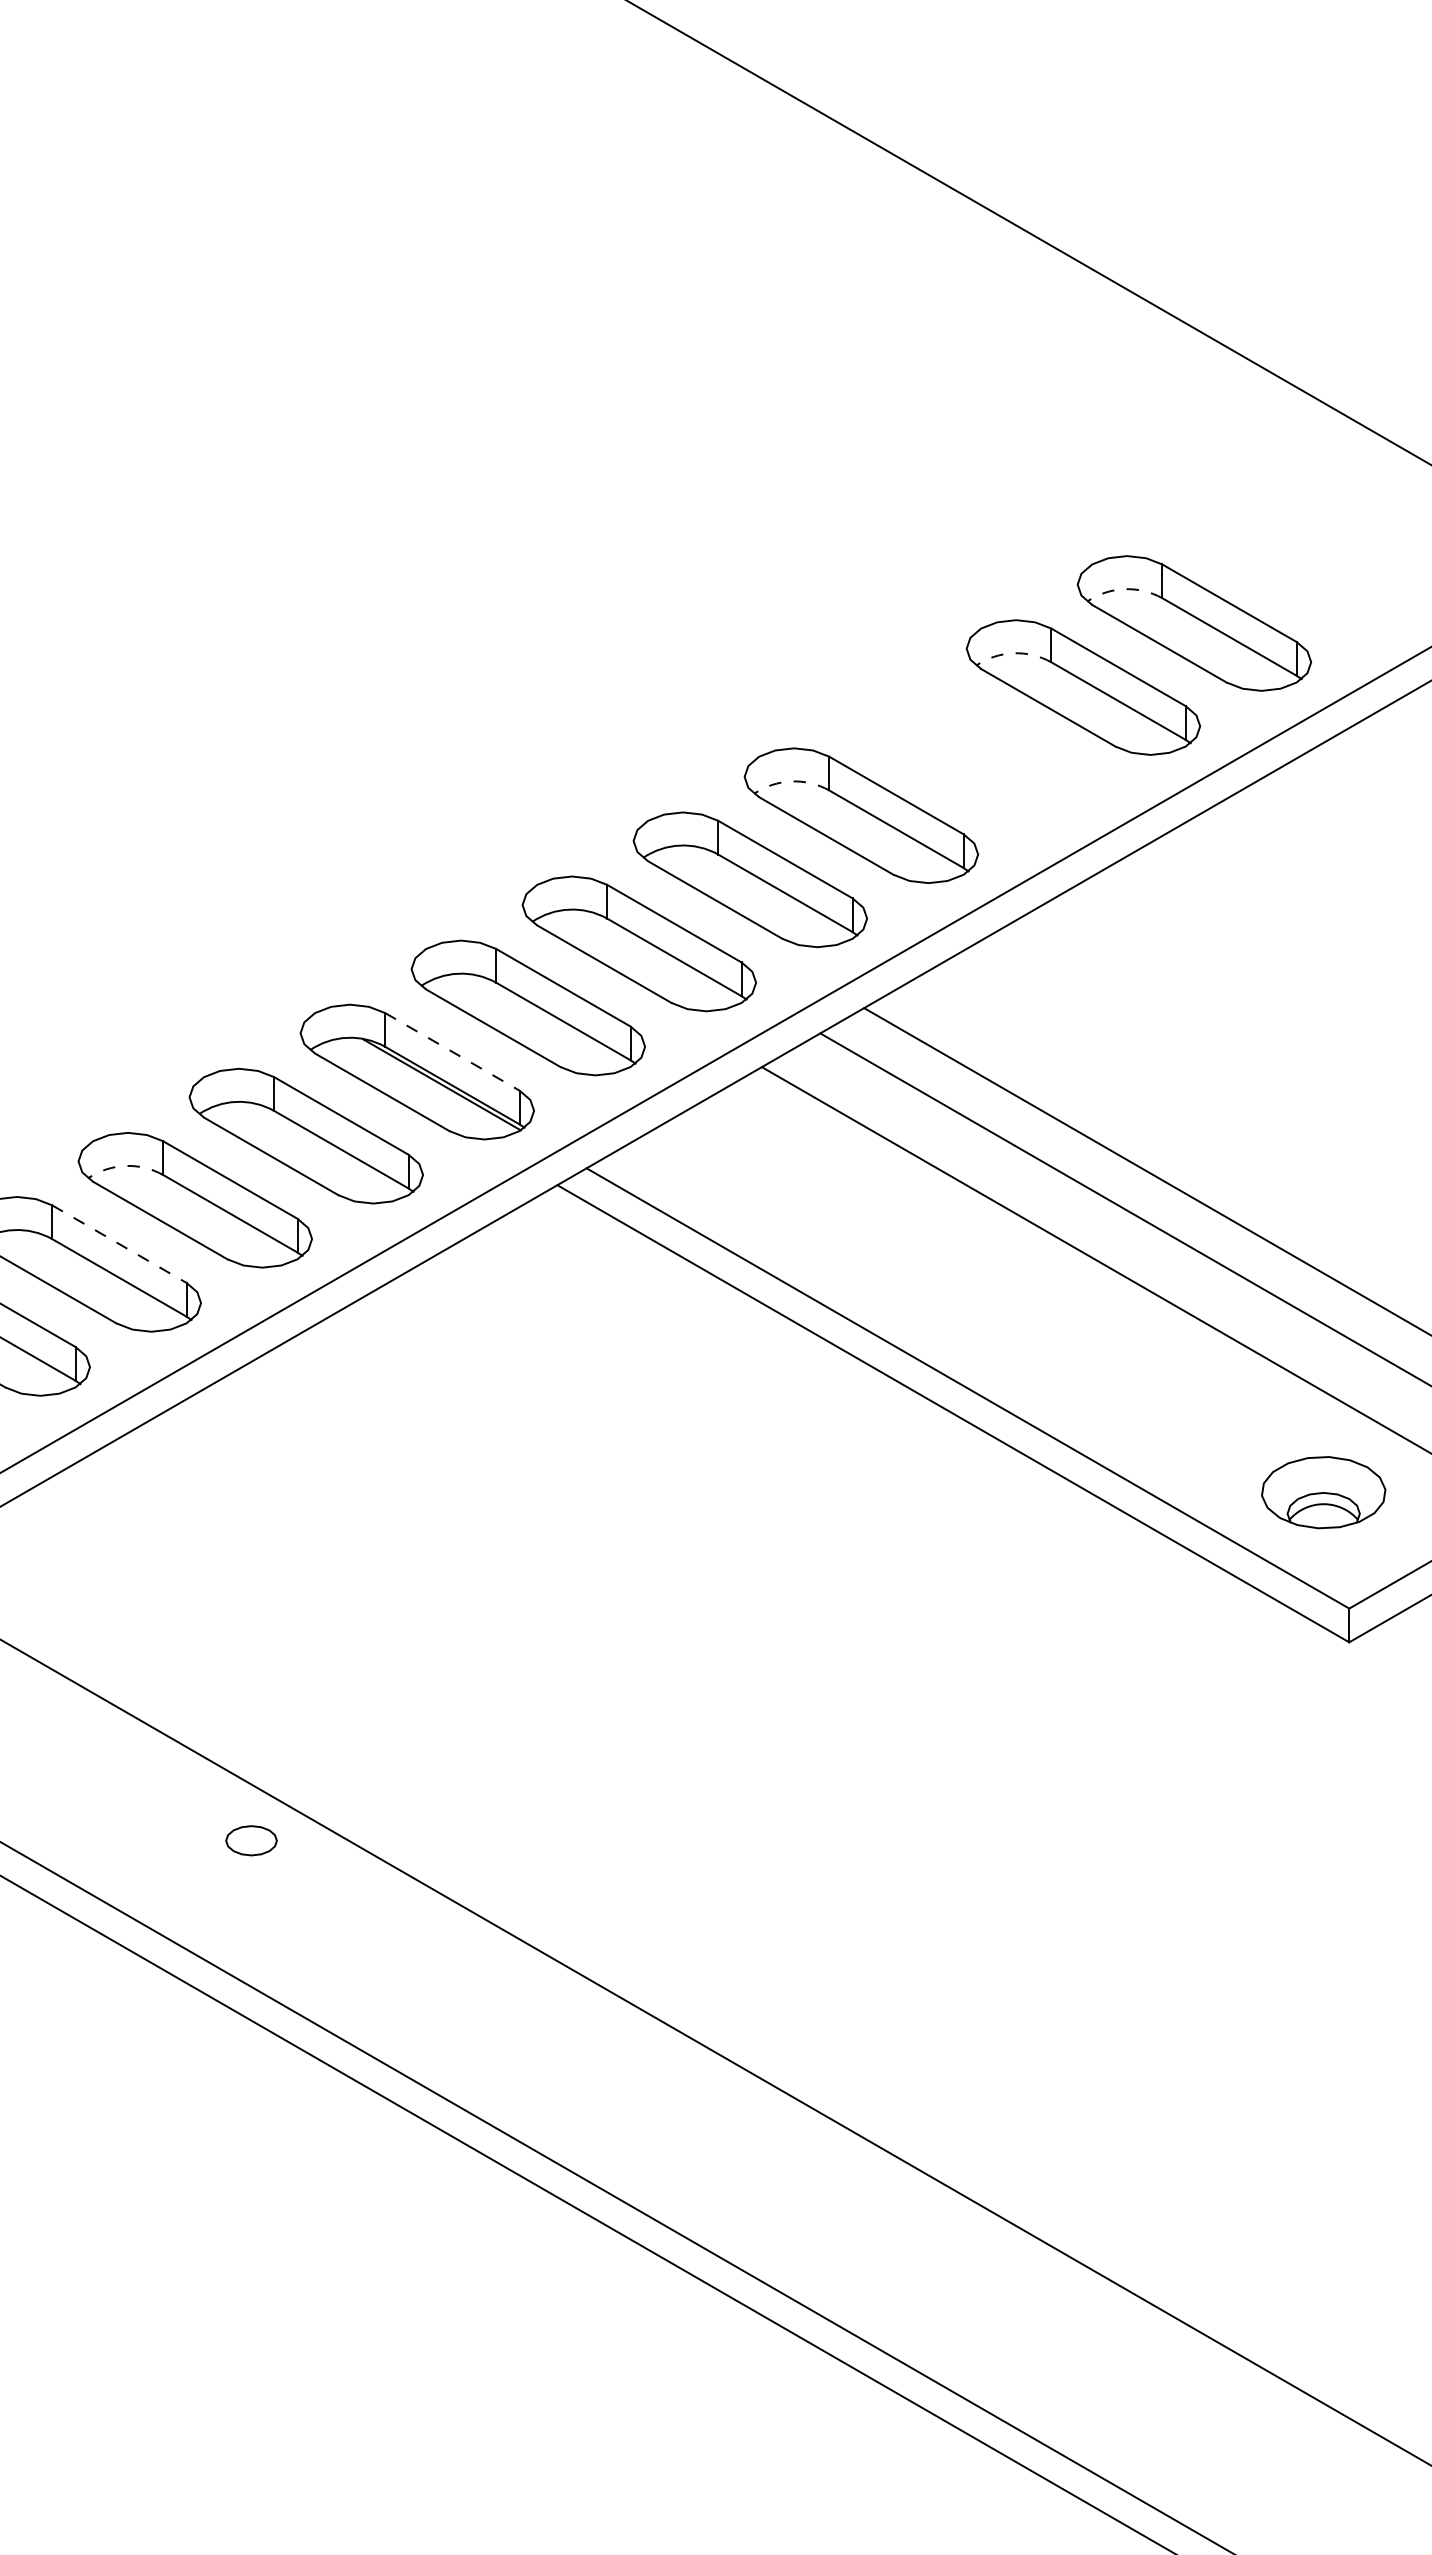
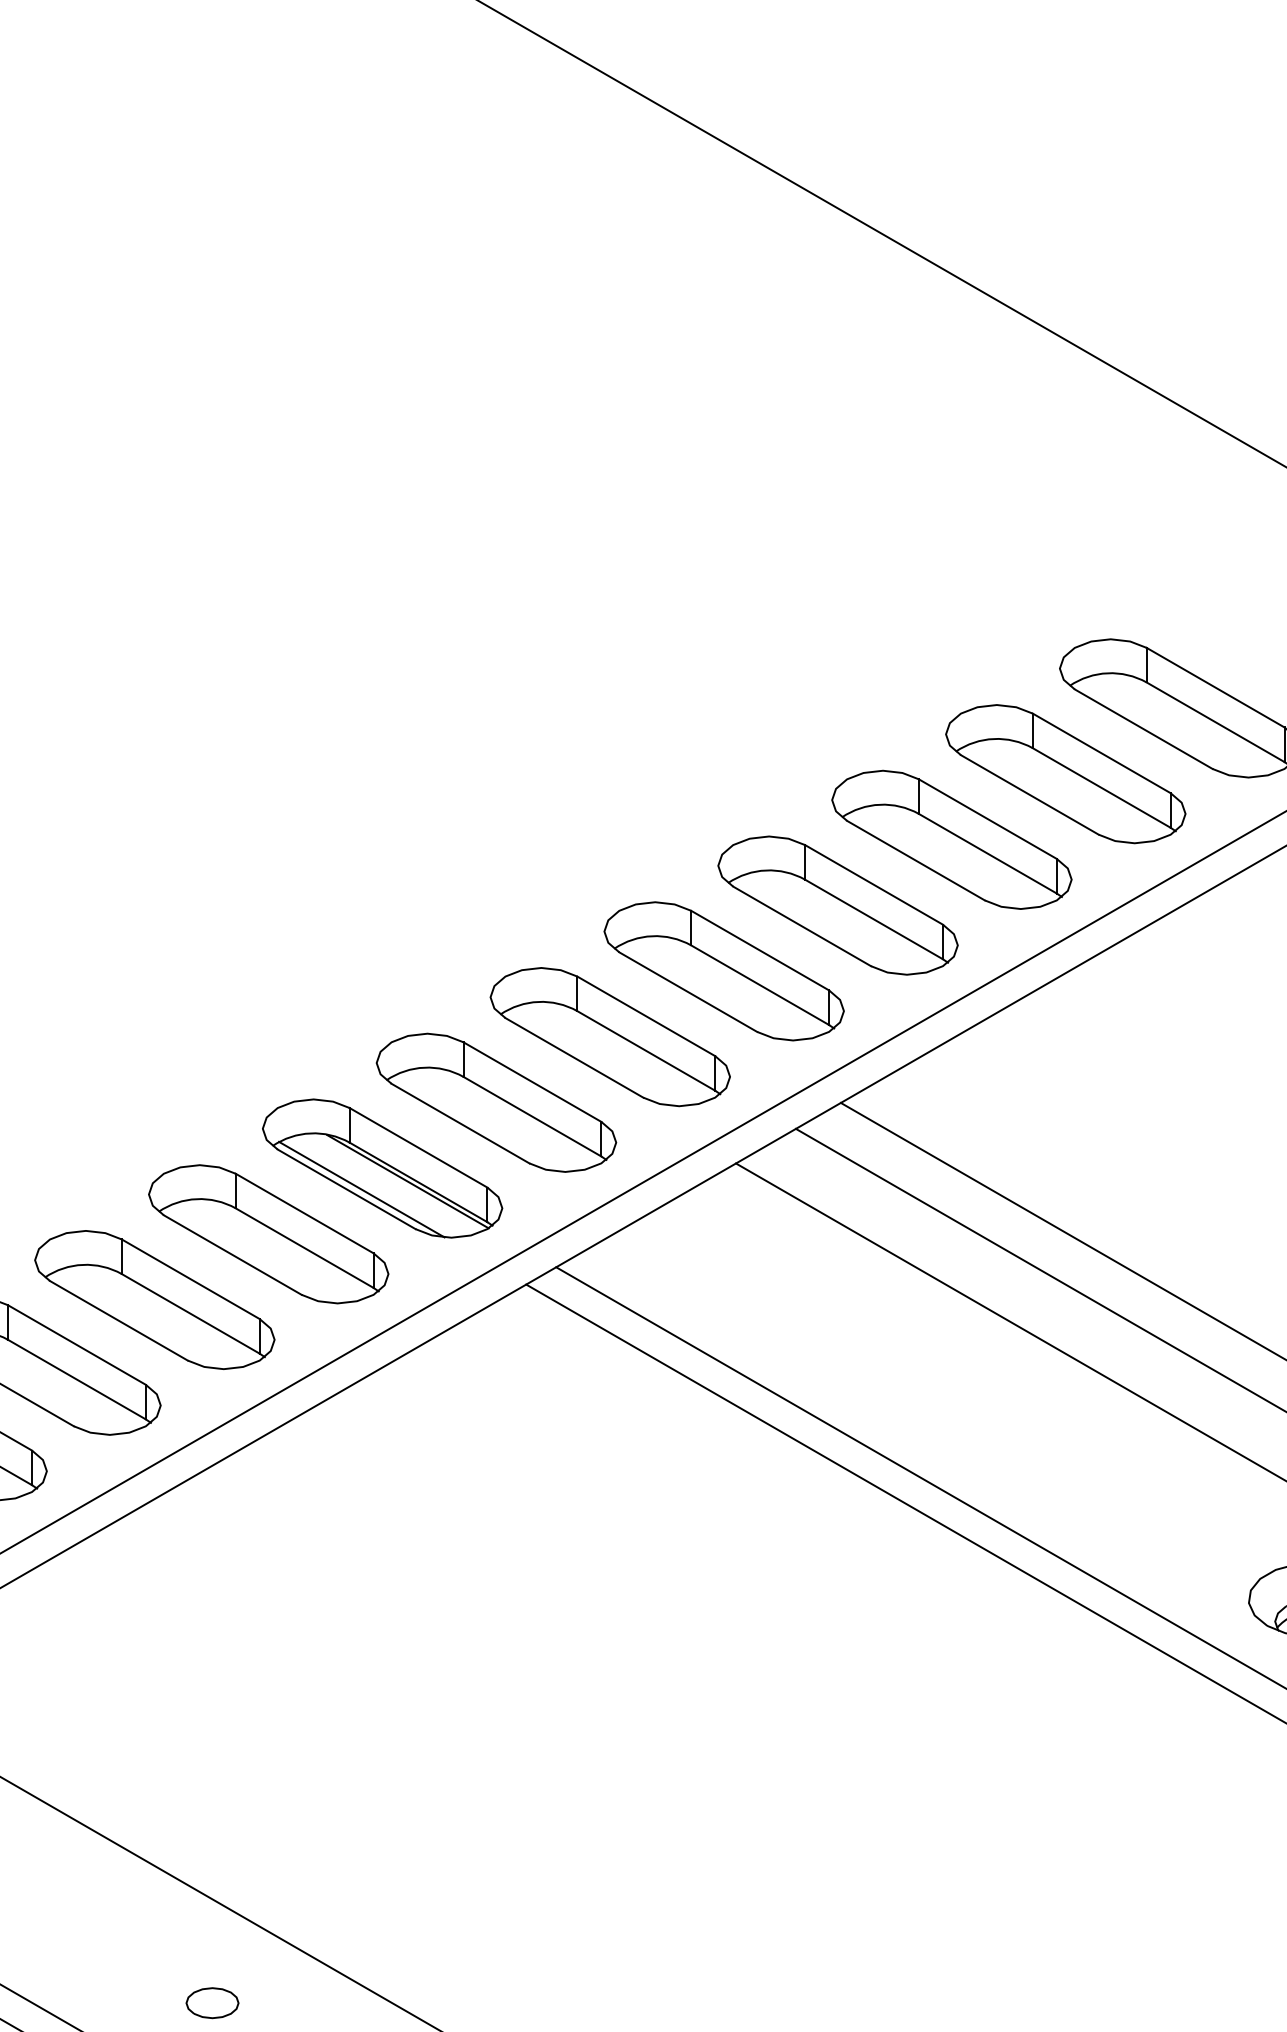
arc: (1124, 589) -> (1107, 673), dashed -> solid
arc: (1013, 653) -> (994, 739), dashed -> solid
part: (972, 751) -> (952, 839), added
arc: (791, 781) -> (766, 870), dashed -> solid
line: (452, 1051) -> (418, 1147), dashed -> solid
line: (396, 1092) -> (361, 1189), added
arc: (125, 1166) -> (83, 1265), dashed -> solid
line: (119, 1244) -> (77, 1345), dashed -> solid
part: (251, 1840) -> (212, 2002), moved

